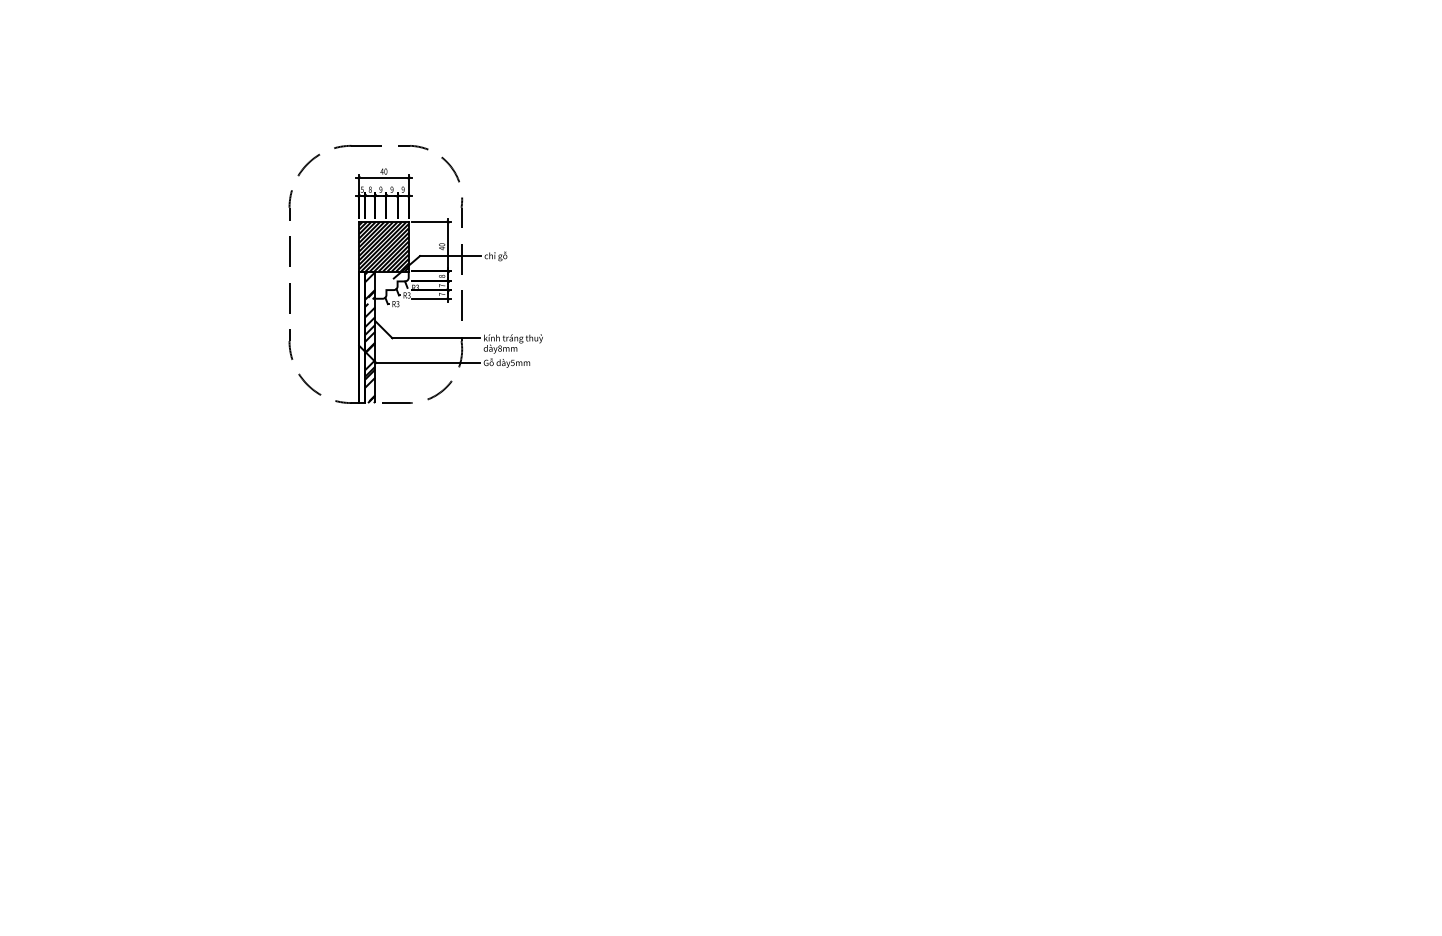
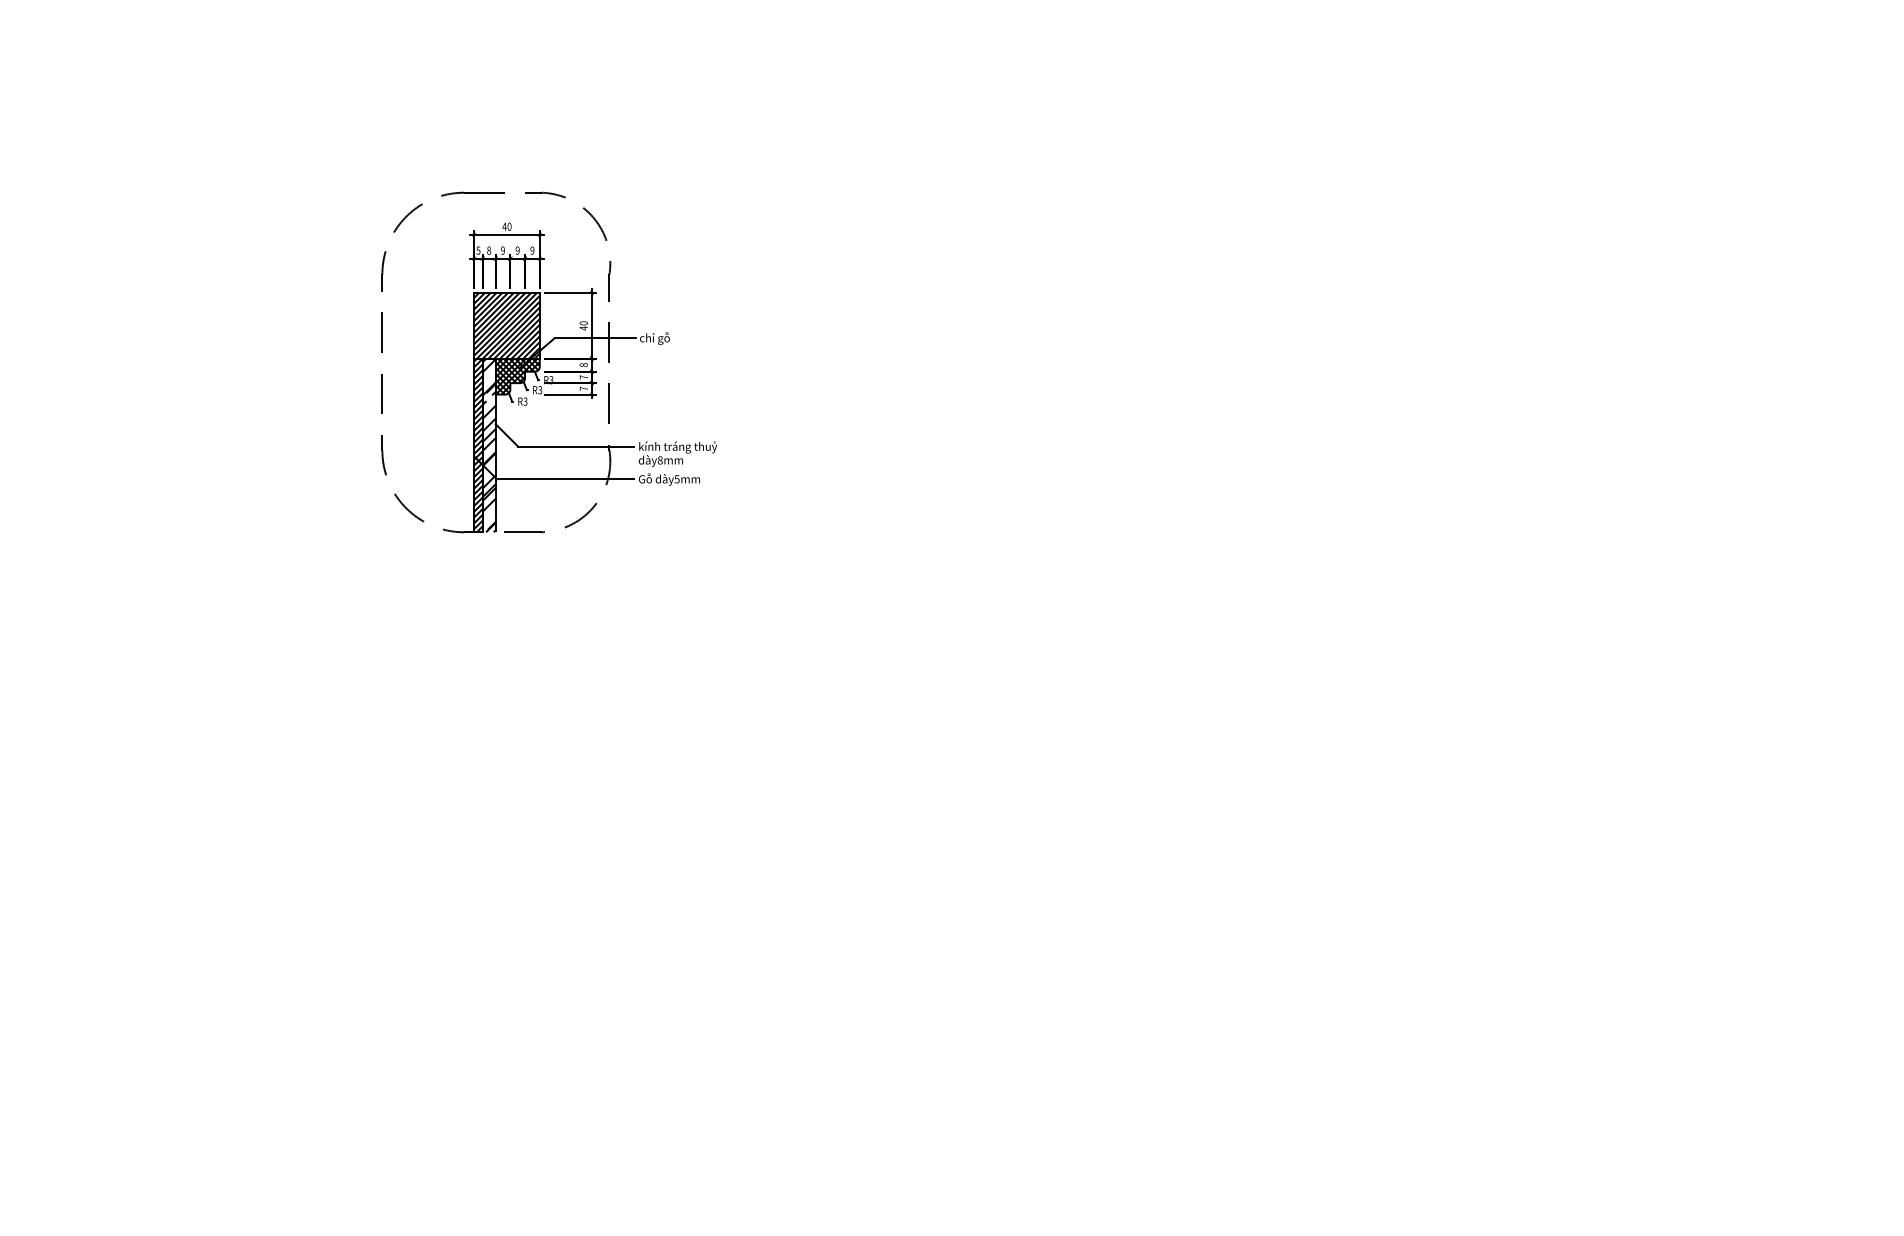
hatch: (391, 285) -> (517, 376), added
hatch: (362, 337) -> (478, 445), added

